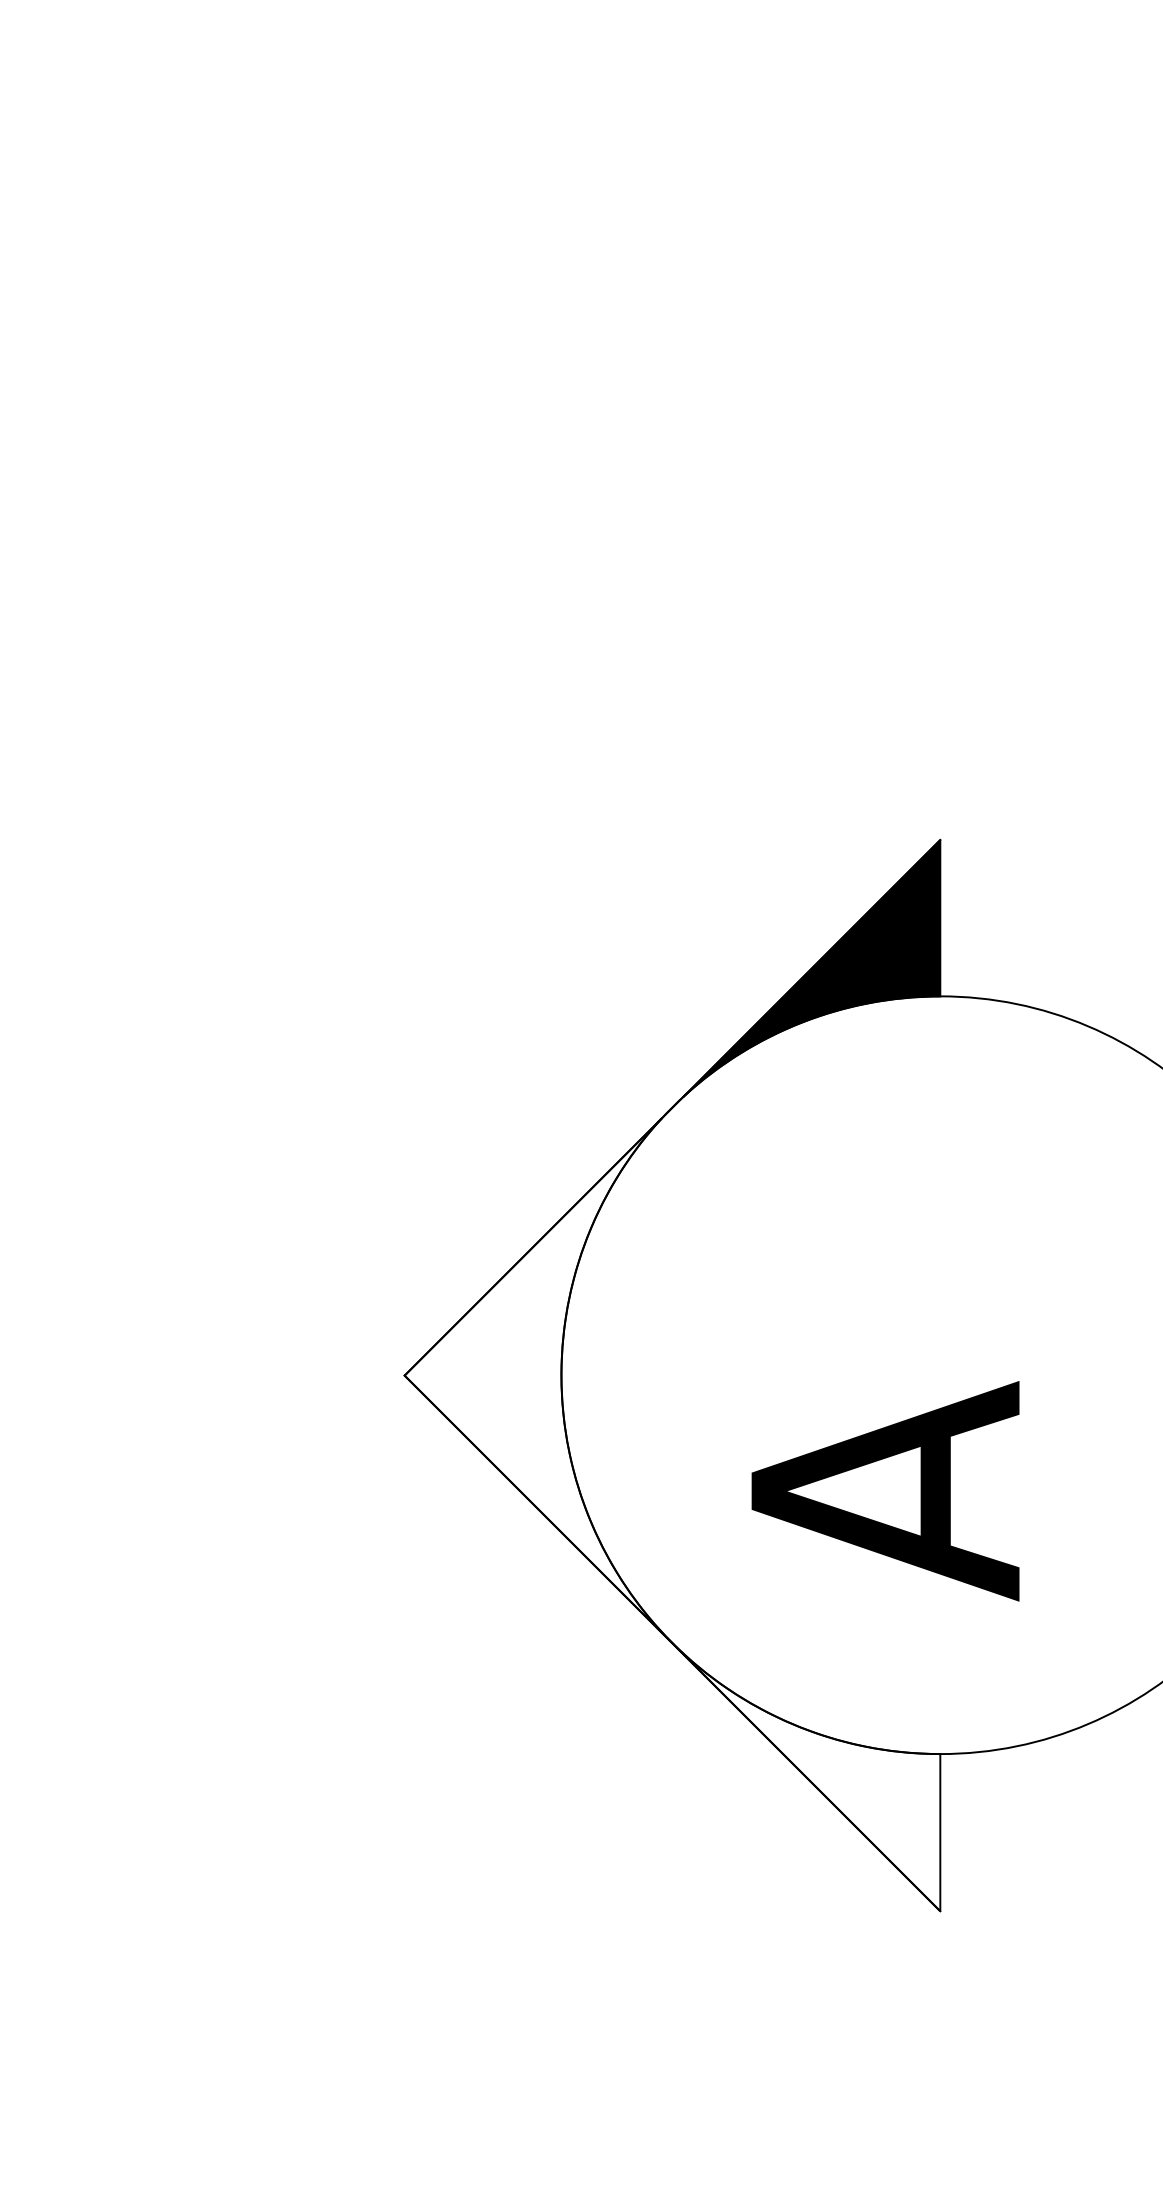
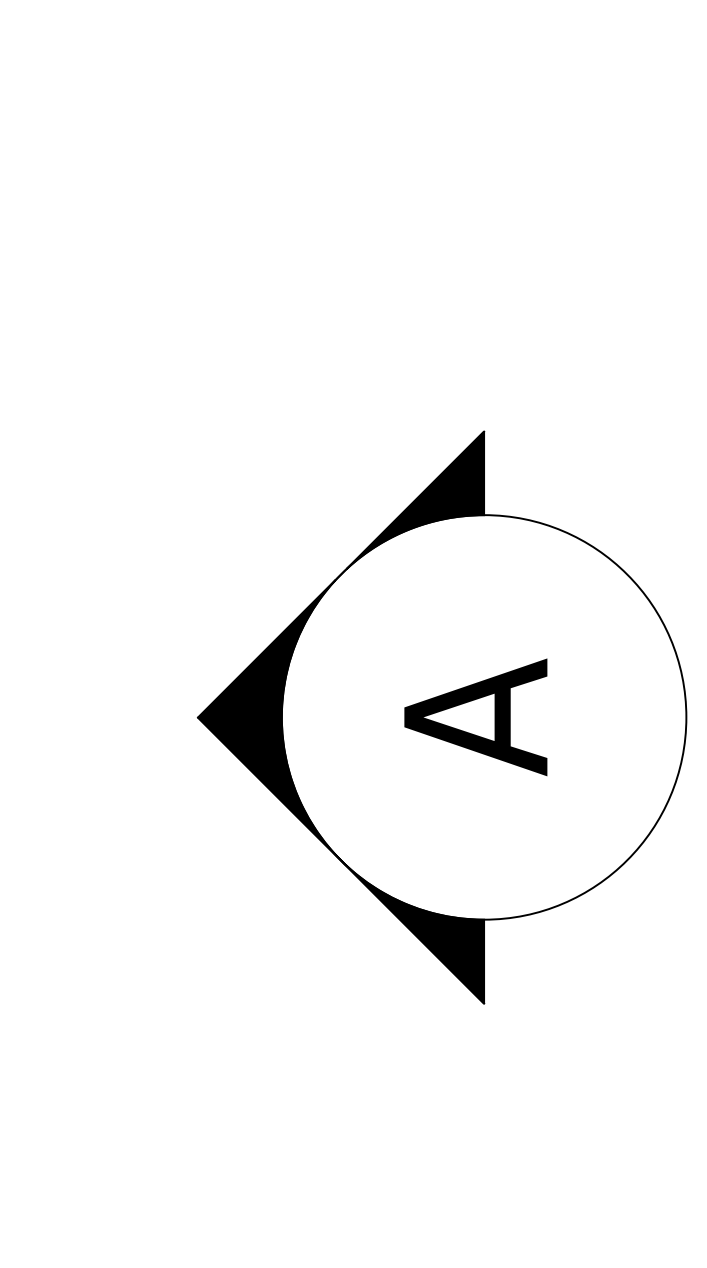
text: (884, 1491) -> (475, 717), moved
fill: (673, 1513) -> (341, 791), added

